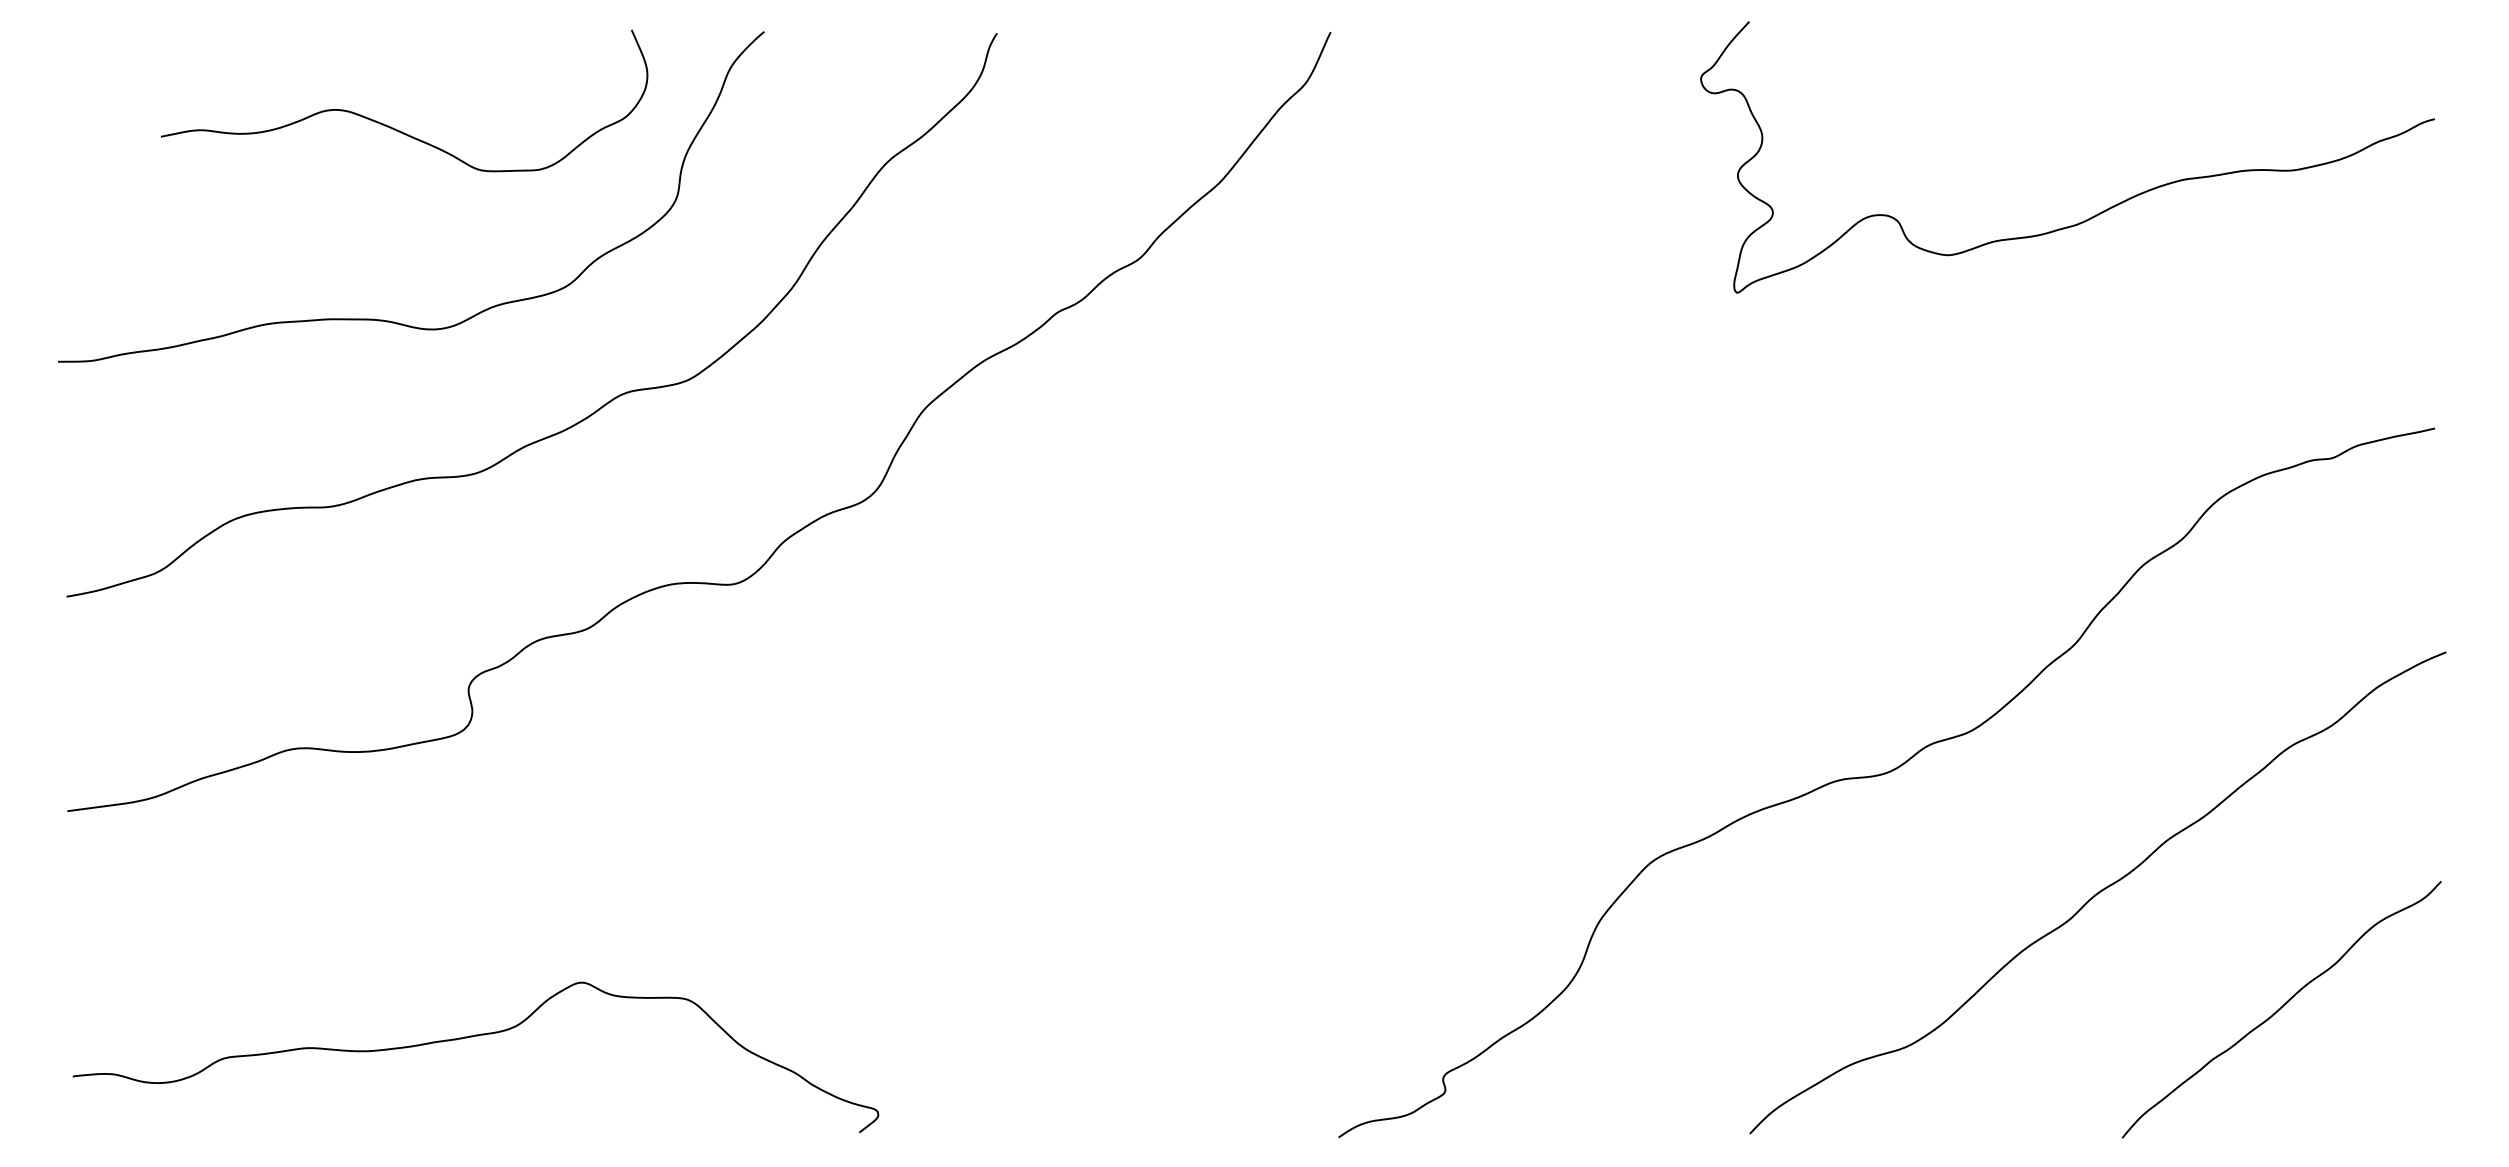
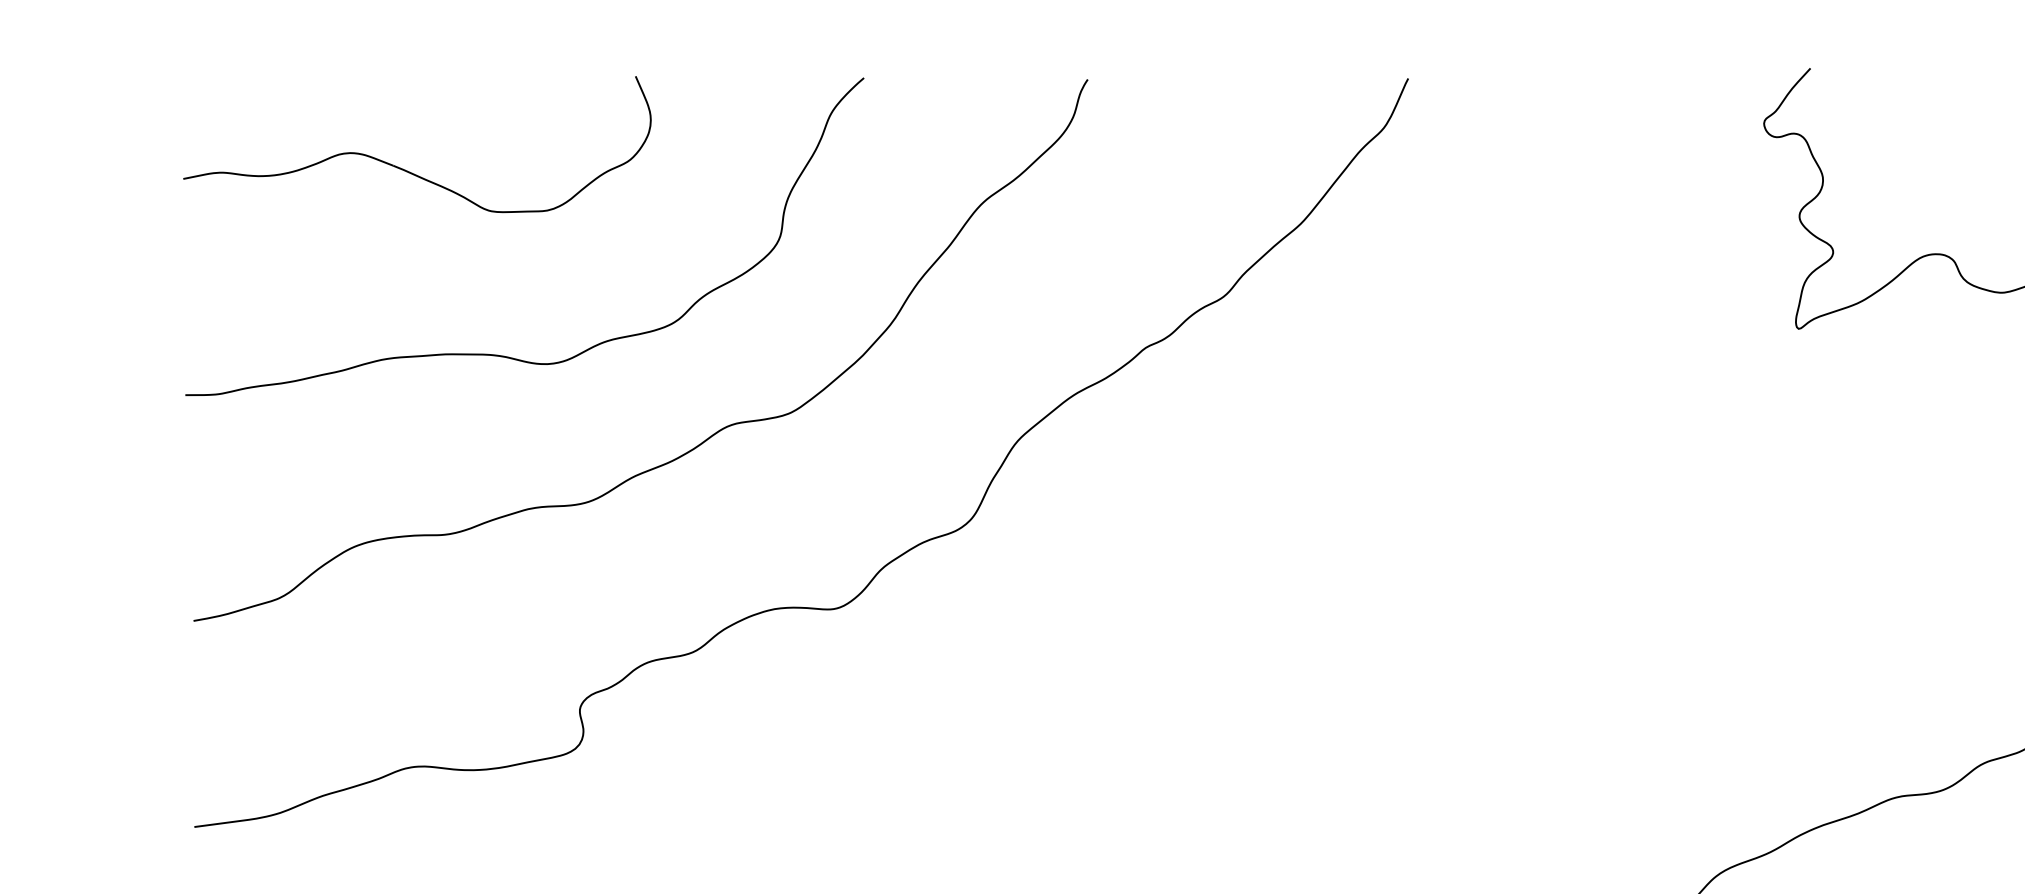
part: (393, 127) -> (406, 170), moved

